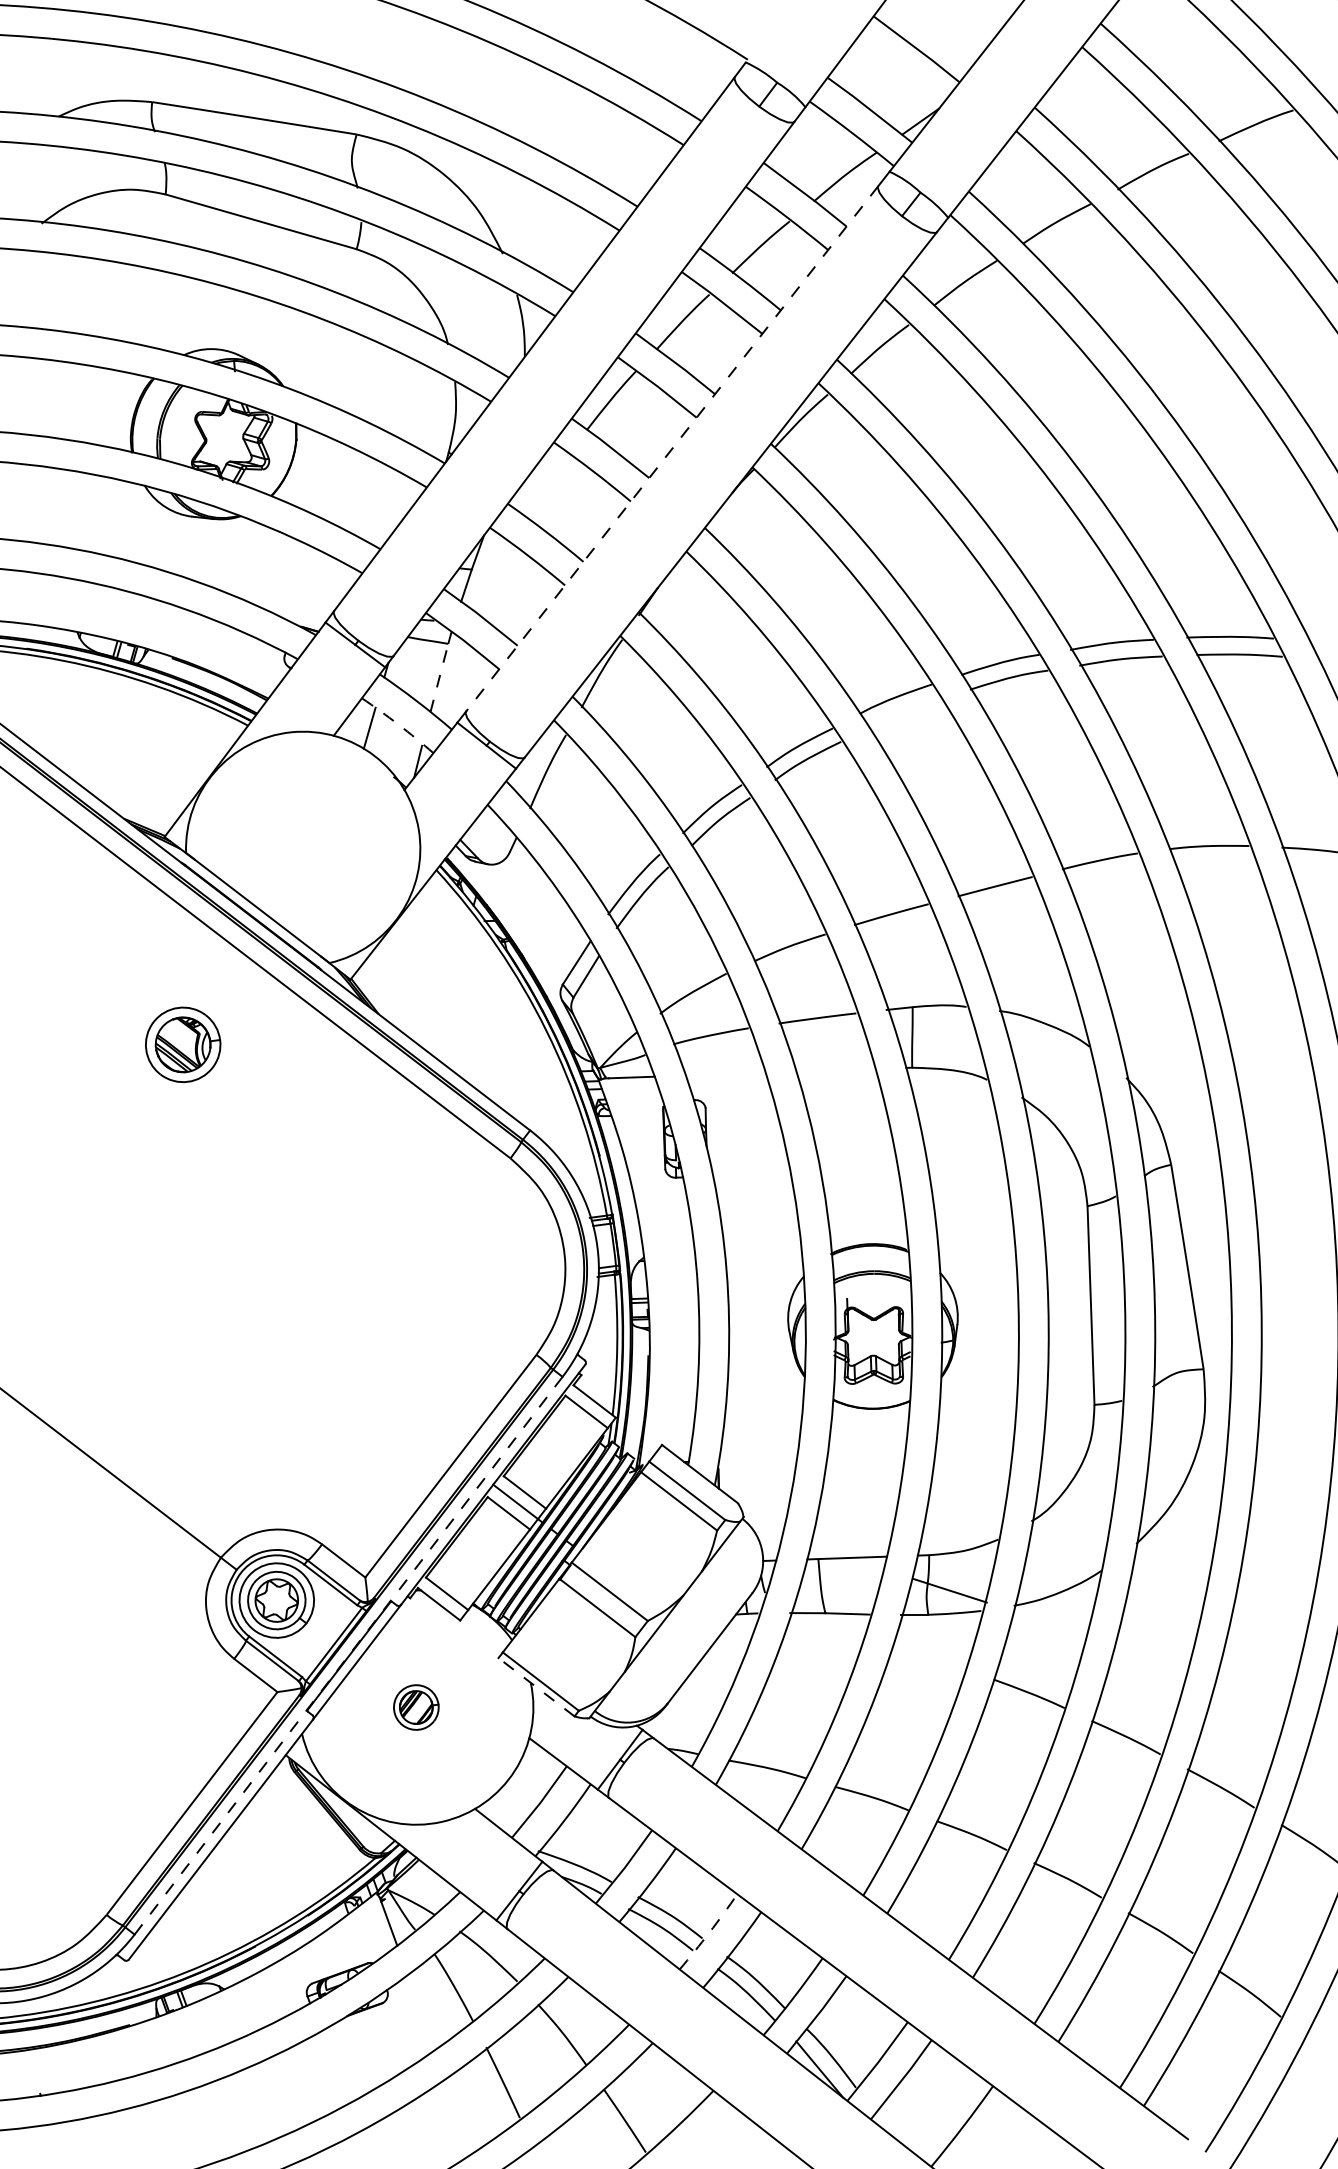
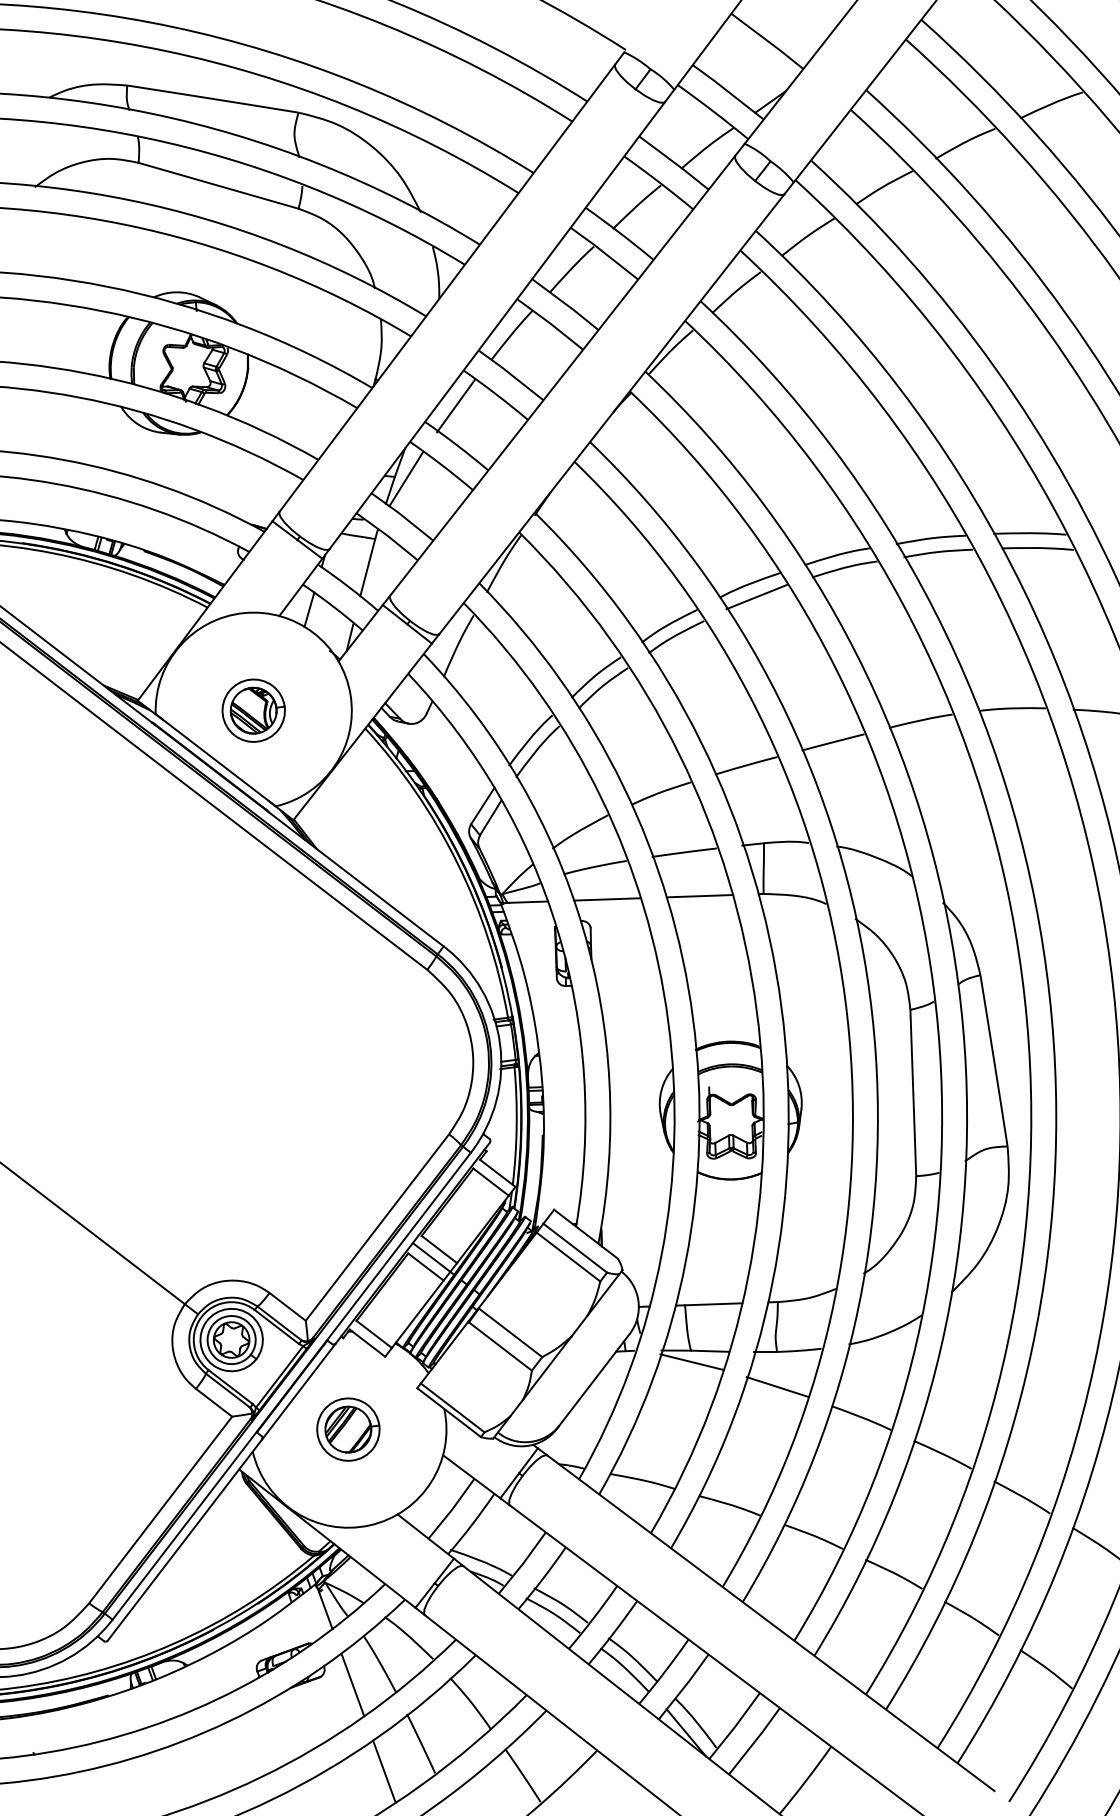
line: (672, 448) -> (562, 375), dashed -> solid
line: (544, 484) -> (455, 405), added
line: (485, 572) -> (406, 479), added
line: (439, 677) -> (367, 567), dashed -> solid
line: (904, 712) -> (757, 596), added
arc: (398, 724) -> (333, 606), dashed -> solid
part: (183, 1044) -> (254, 710), moved
line: (835, 1070) -> (699, 896), added
line: (725, 1073) -> (607, 898), added
line: (949, 1590) -> (777, 1386), moved
line: (825, 1626) -> (691, 1361), added
line: (348, 1655) -> (291, 1386), dashed -> solid
line: (536, 1687) -> (449, 1412), dashed -> solid
part: (416, 1707) -> (348, 1429), size x1.67
arc: (709, 1932) -> (593, 1617), dashed -> solid
line: (421, 2012) -> (352, 1684), added
line: (458, 2116) -> (383, 1771), added

